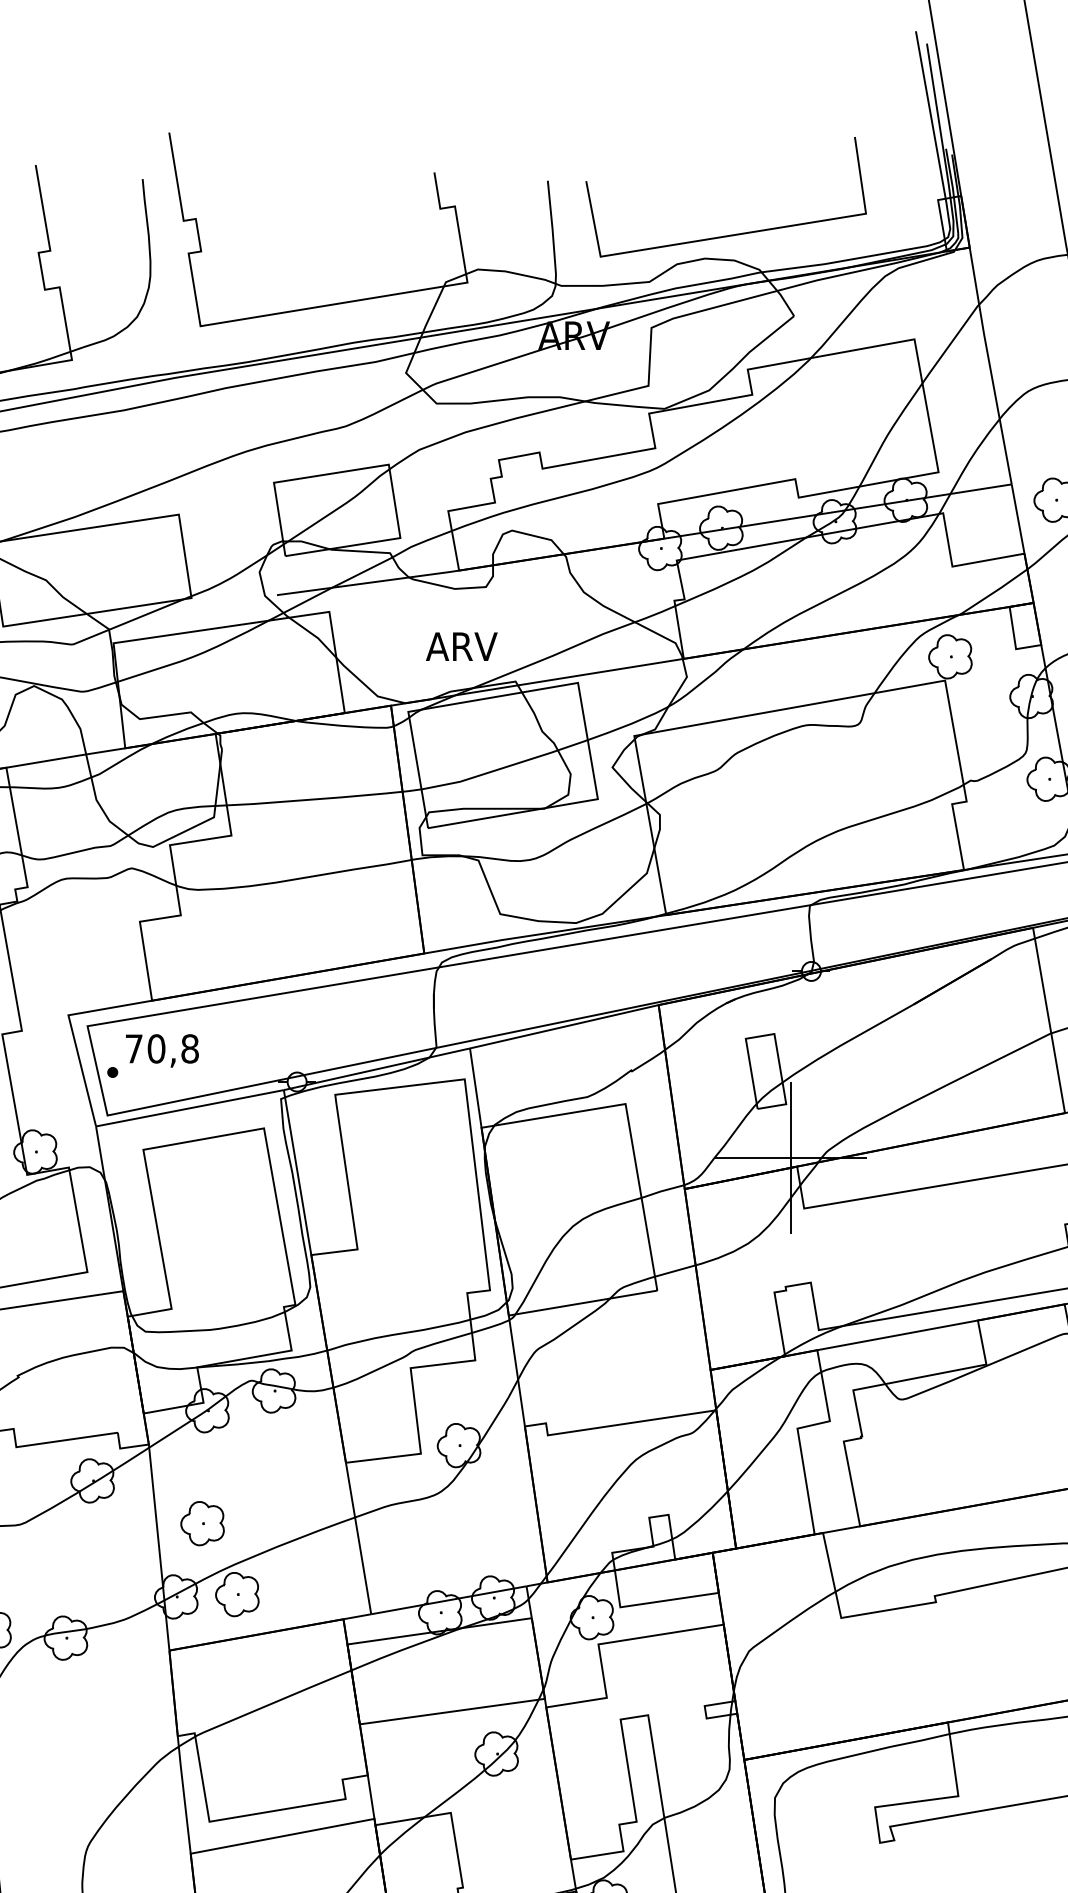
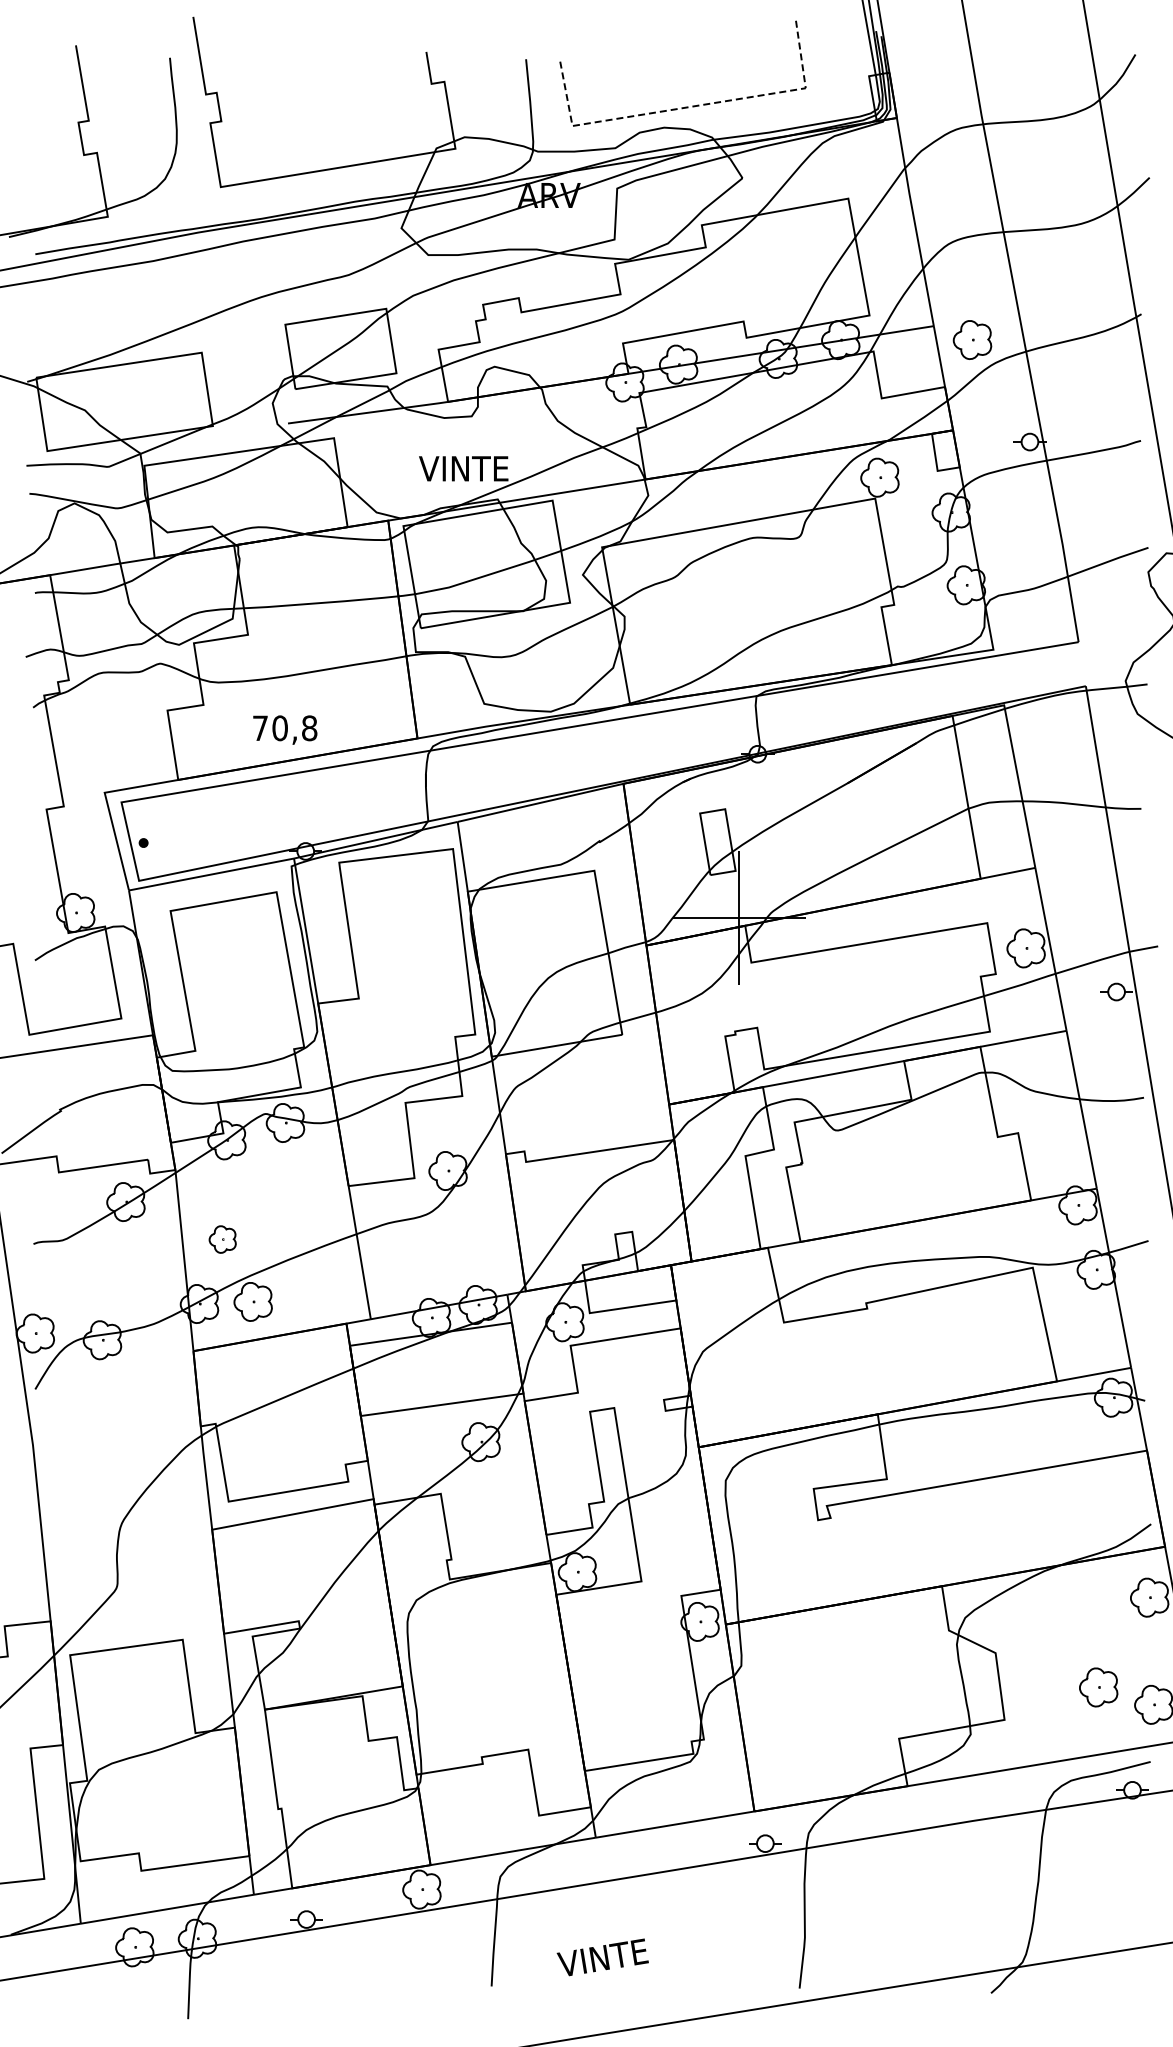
line: (733, 235) -> (689, 107), solid -> dashed
text: (476, 646) -> (463, 468), ARV -> VINTE
text: (162, 1050) -> (285, 729), moved
part: (202, 1523) -> (222, 1239), size x0.7

